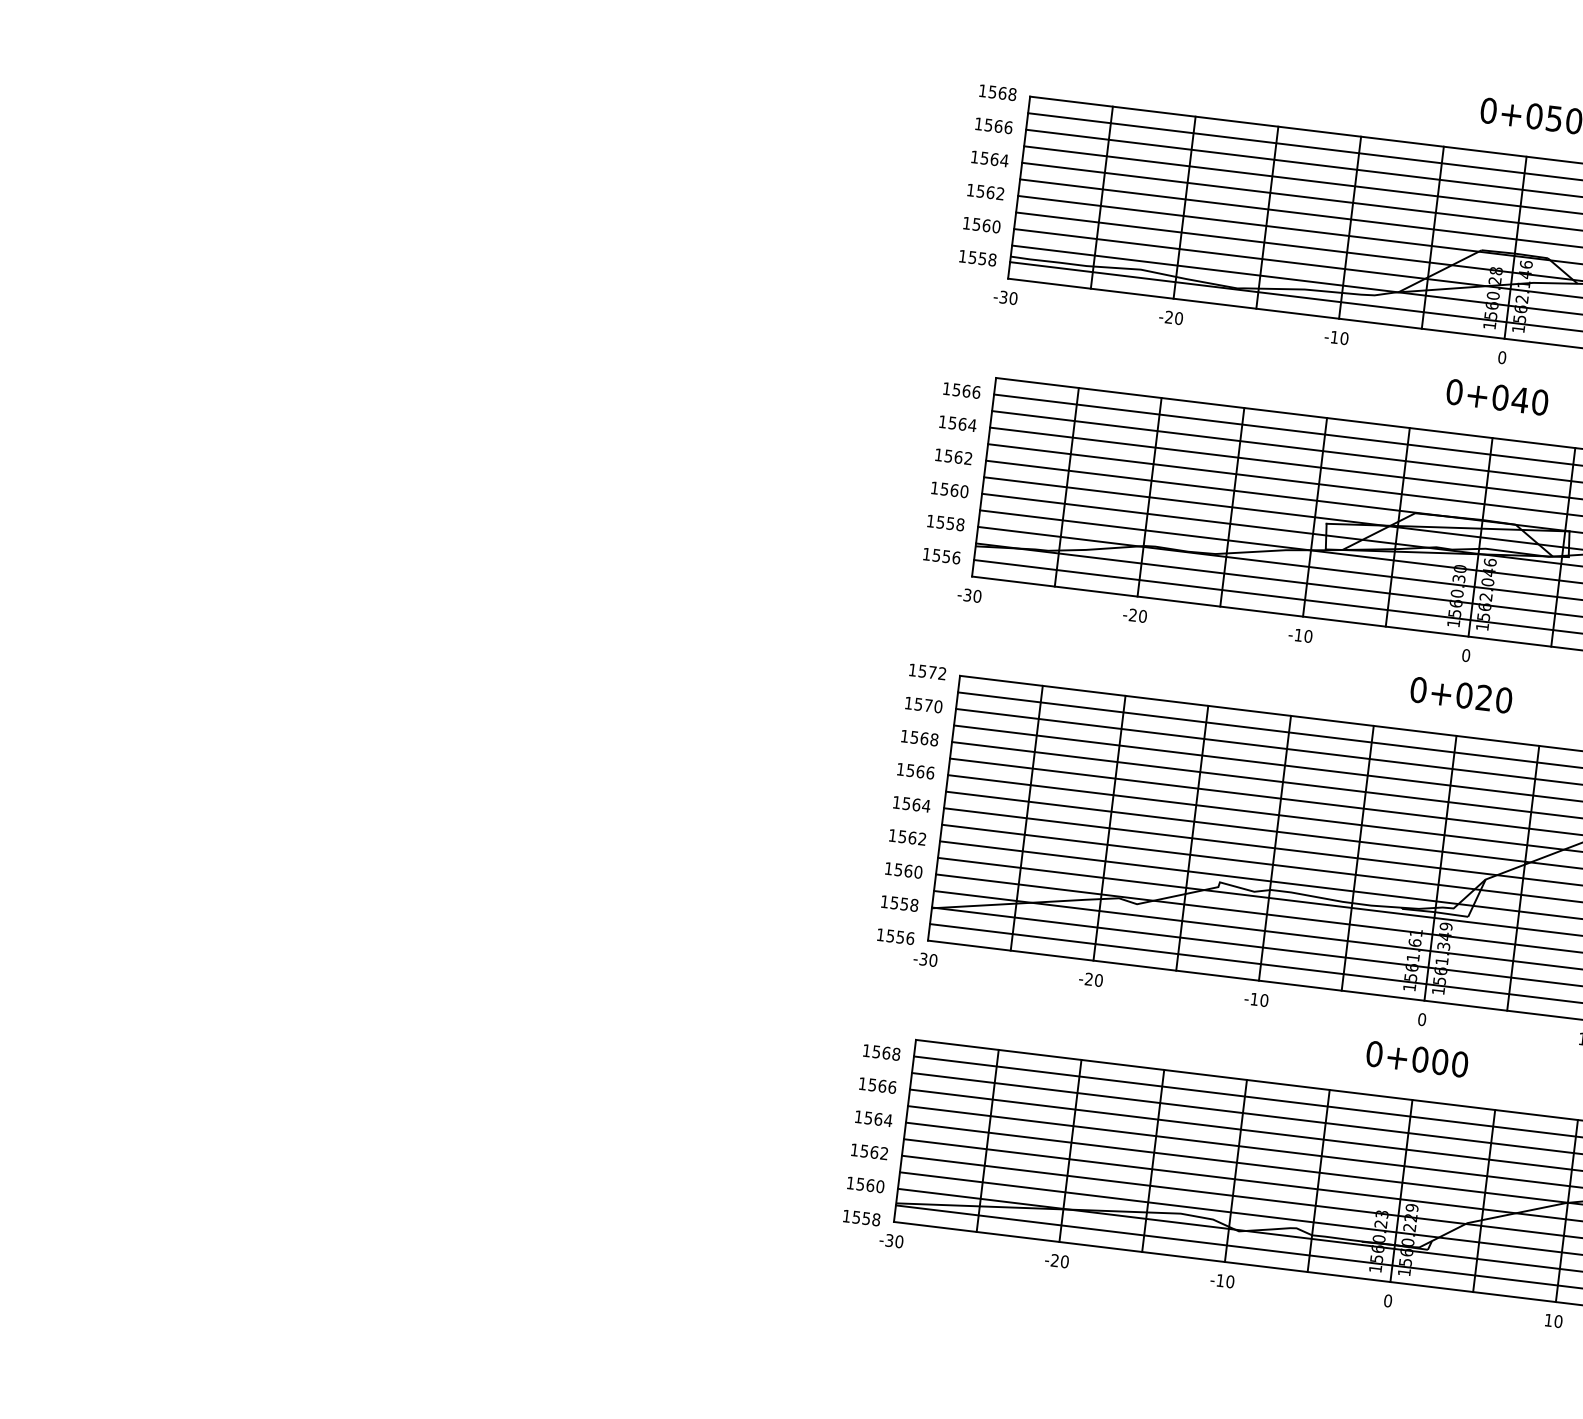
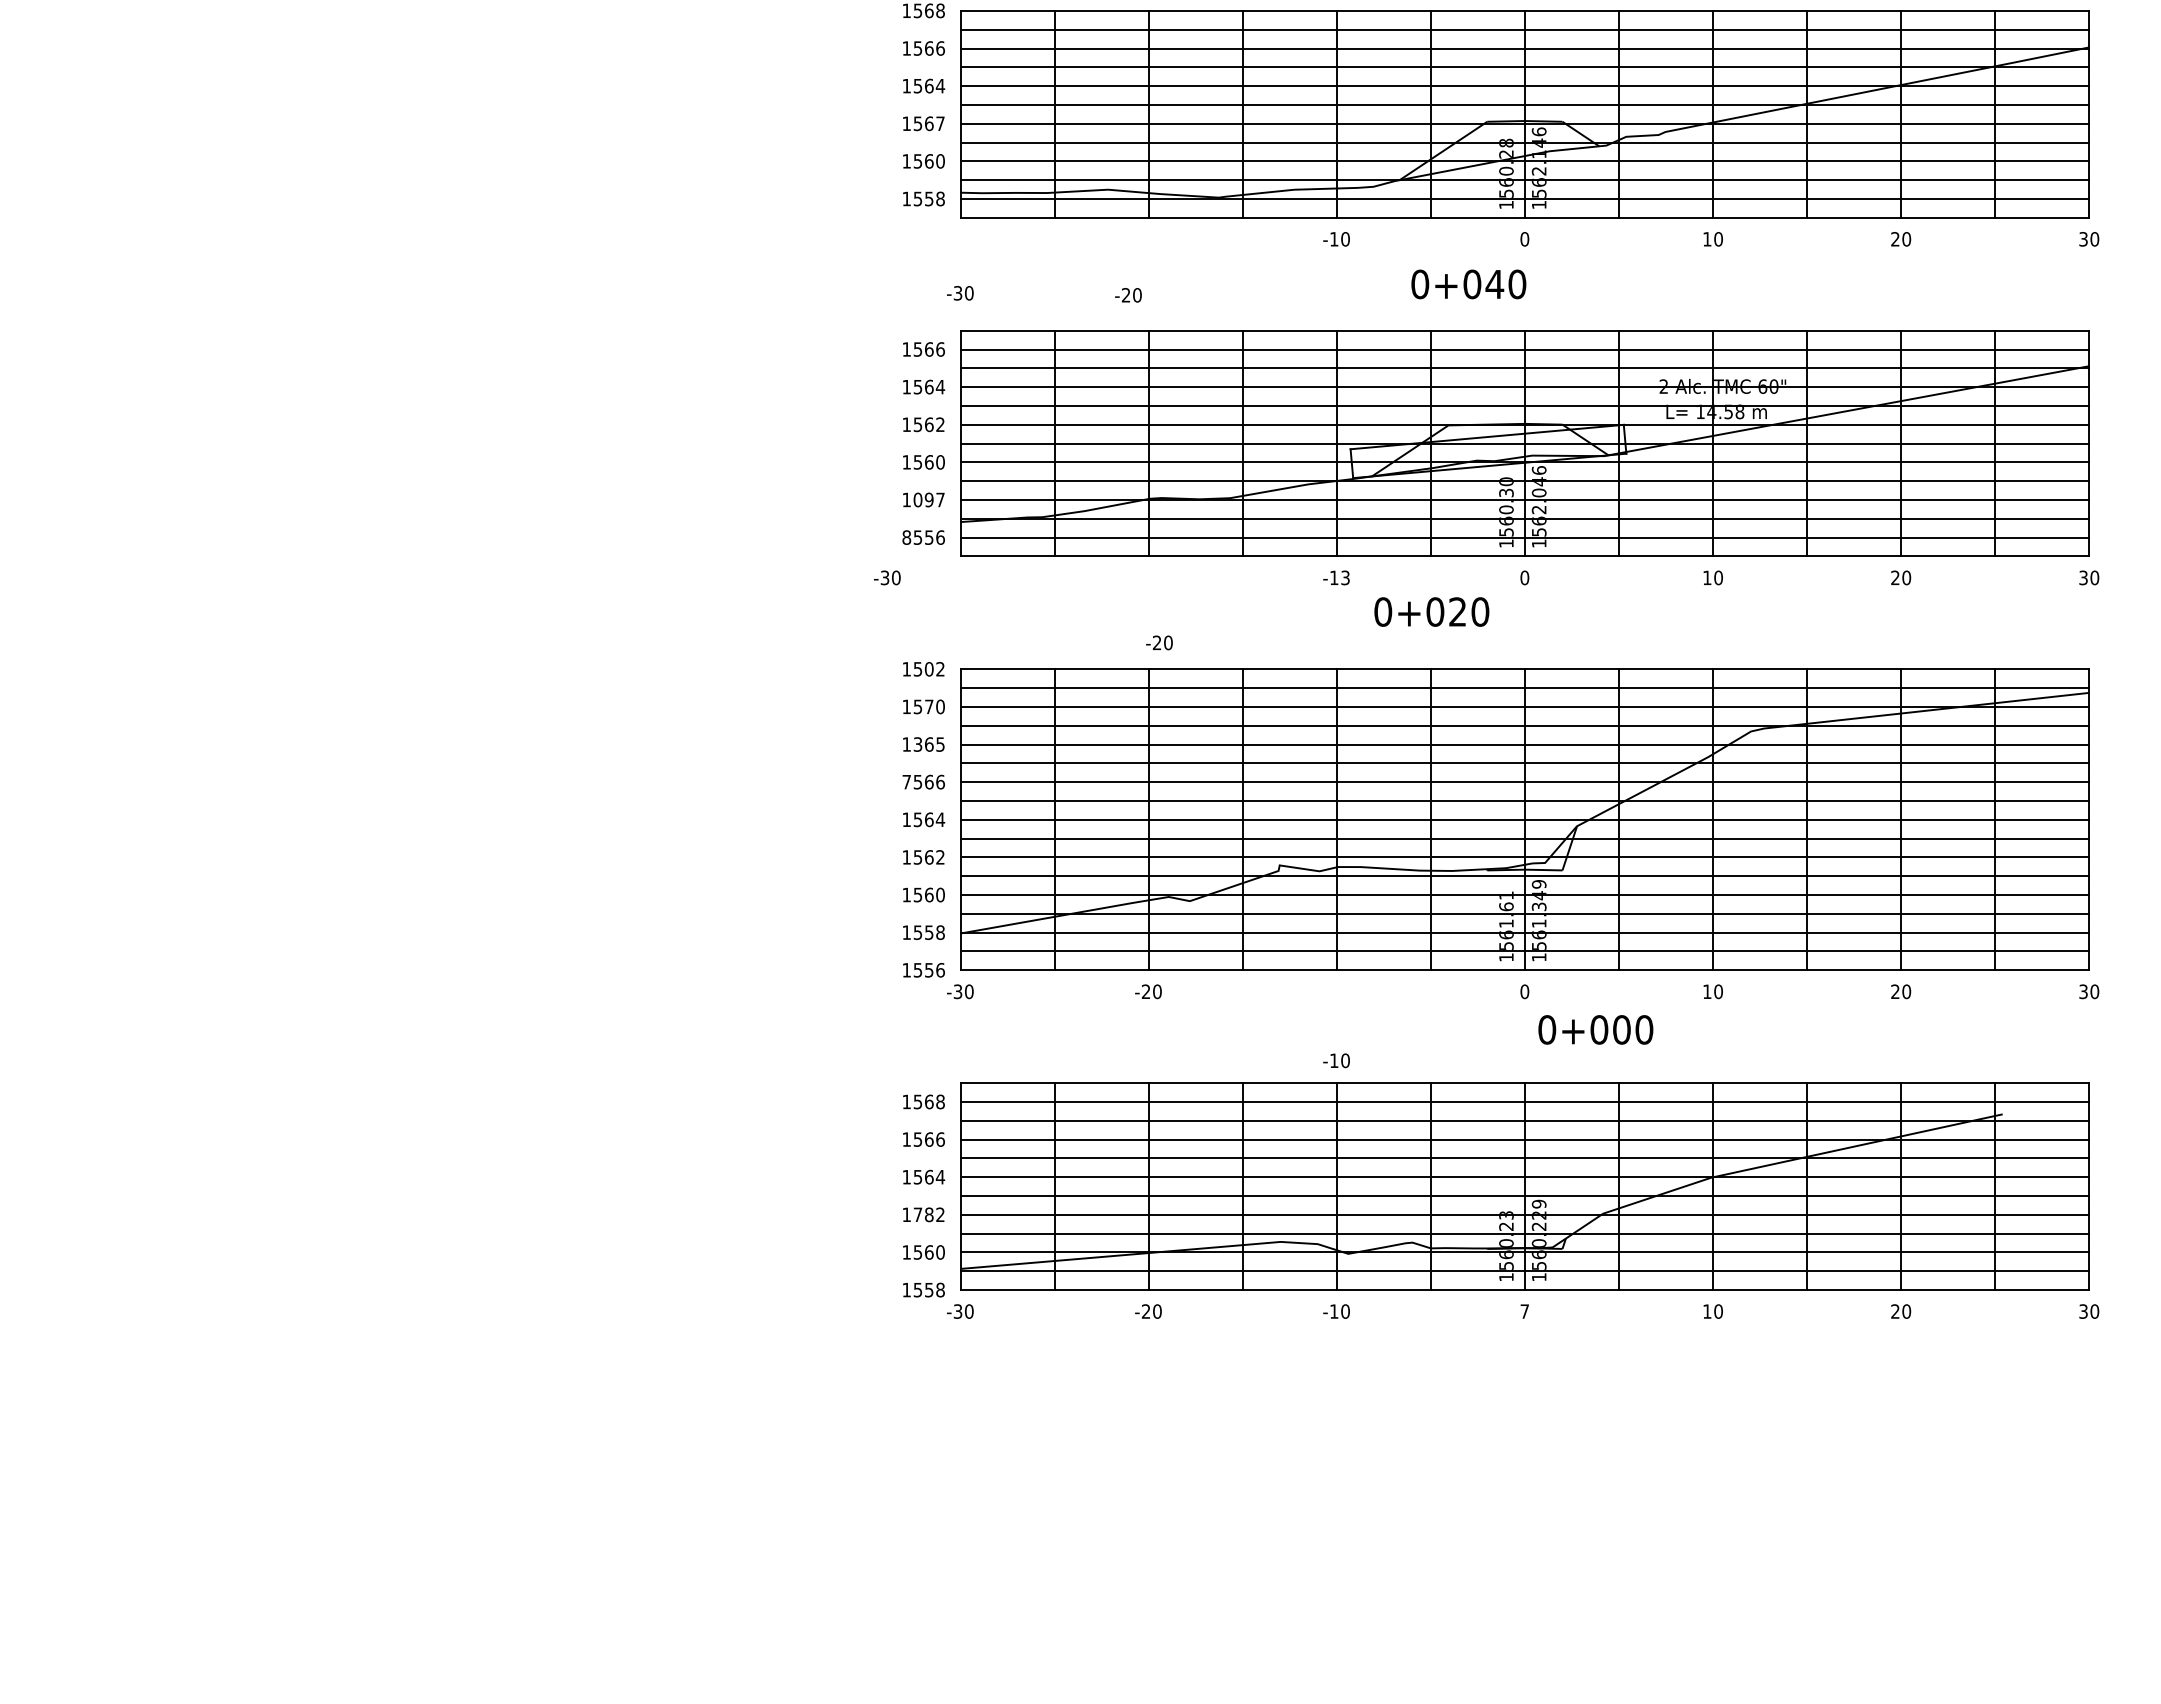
text: (1000, 193) -> (940, 123), 1562 -> 1567
text: (1005, 297) -> (960, 293), moved
text: (1171, 317) -> (1128, 295), moved
text: (1497, 397) -> (1468, 284), moved
text: (949, 523) -> (928, 499), 1558 -> 1097
text: (926, 554) -> (906, 537), 1556 -> 8556
text: (969, 595) -> (887, 577), moved
text: (1135, 615) -> (1159, 642), moved
text: (1308, 636) -> (1345, 577), -10 -> -13
text: (931, 672) -> (928, 669), 1572 -> 1502
text: (1461, 694) -> (1431, 611), moved
text: (924, 738) -> (929, 744), 1568 -> 1365
text: (900, 769) -> (906, 782), 1566 -> 7566
text: (1256, 999) -> (1336, 1060), moved
text: (1417, 1058) -> (1595, 1029), moved
text: (869, 1151) -> (923, 1214), 1562 -> 1782
text: (1387, 1300) -> (1524, 1311), 0 -> 7

